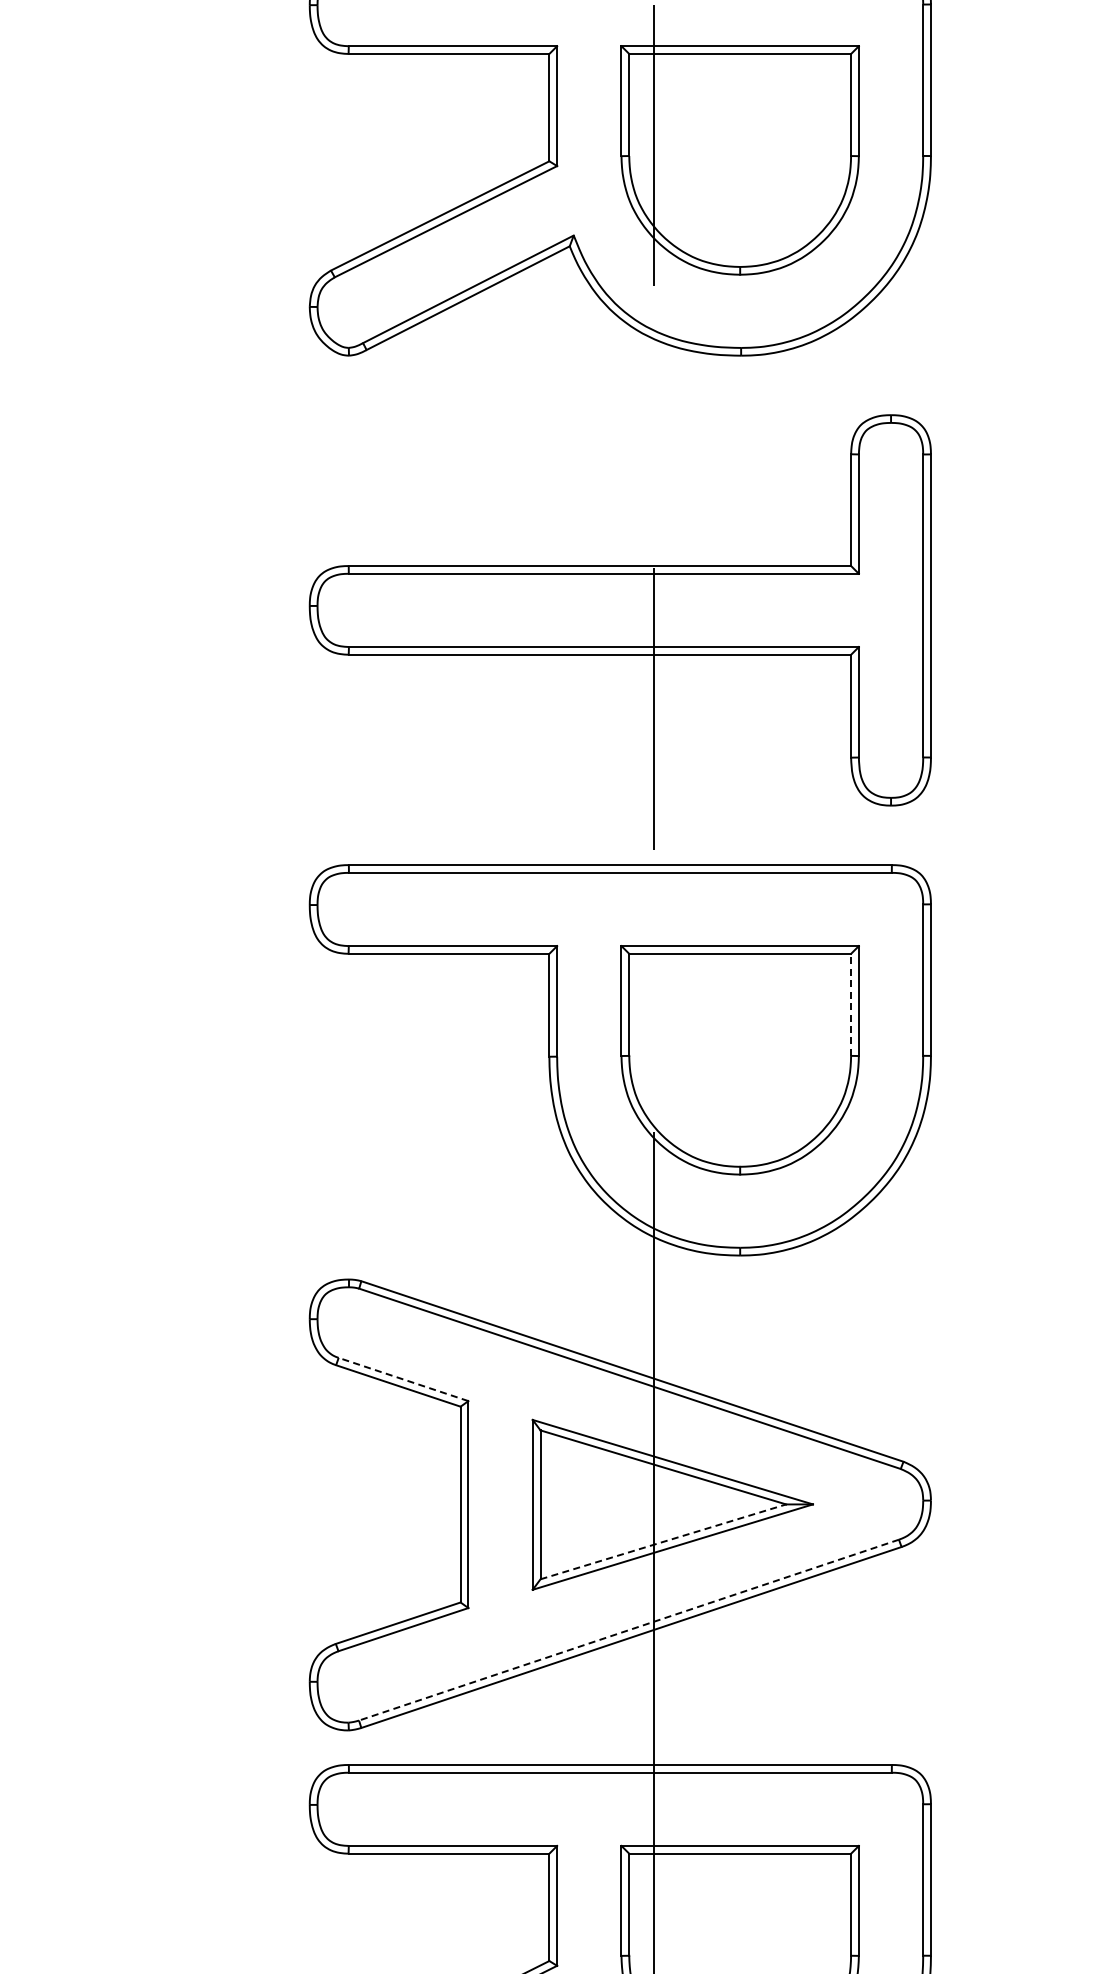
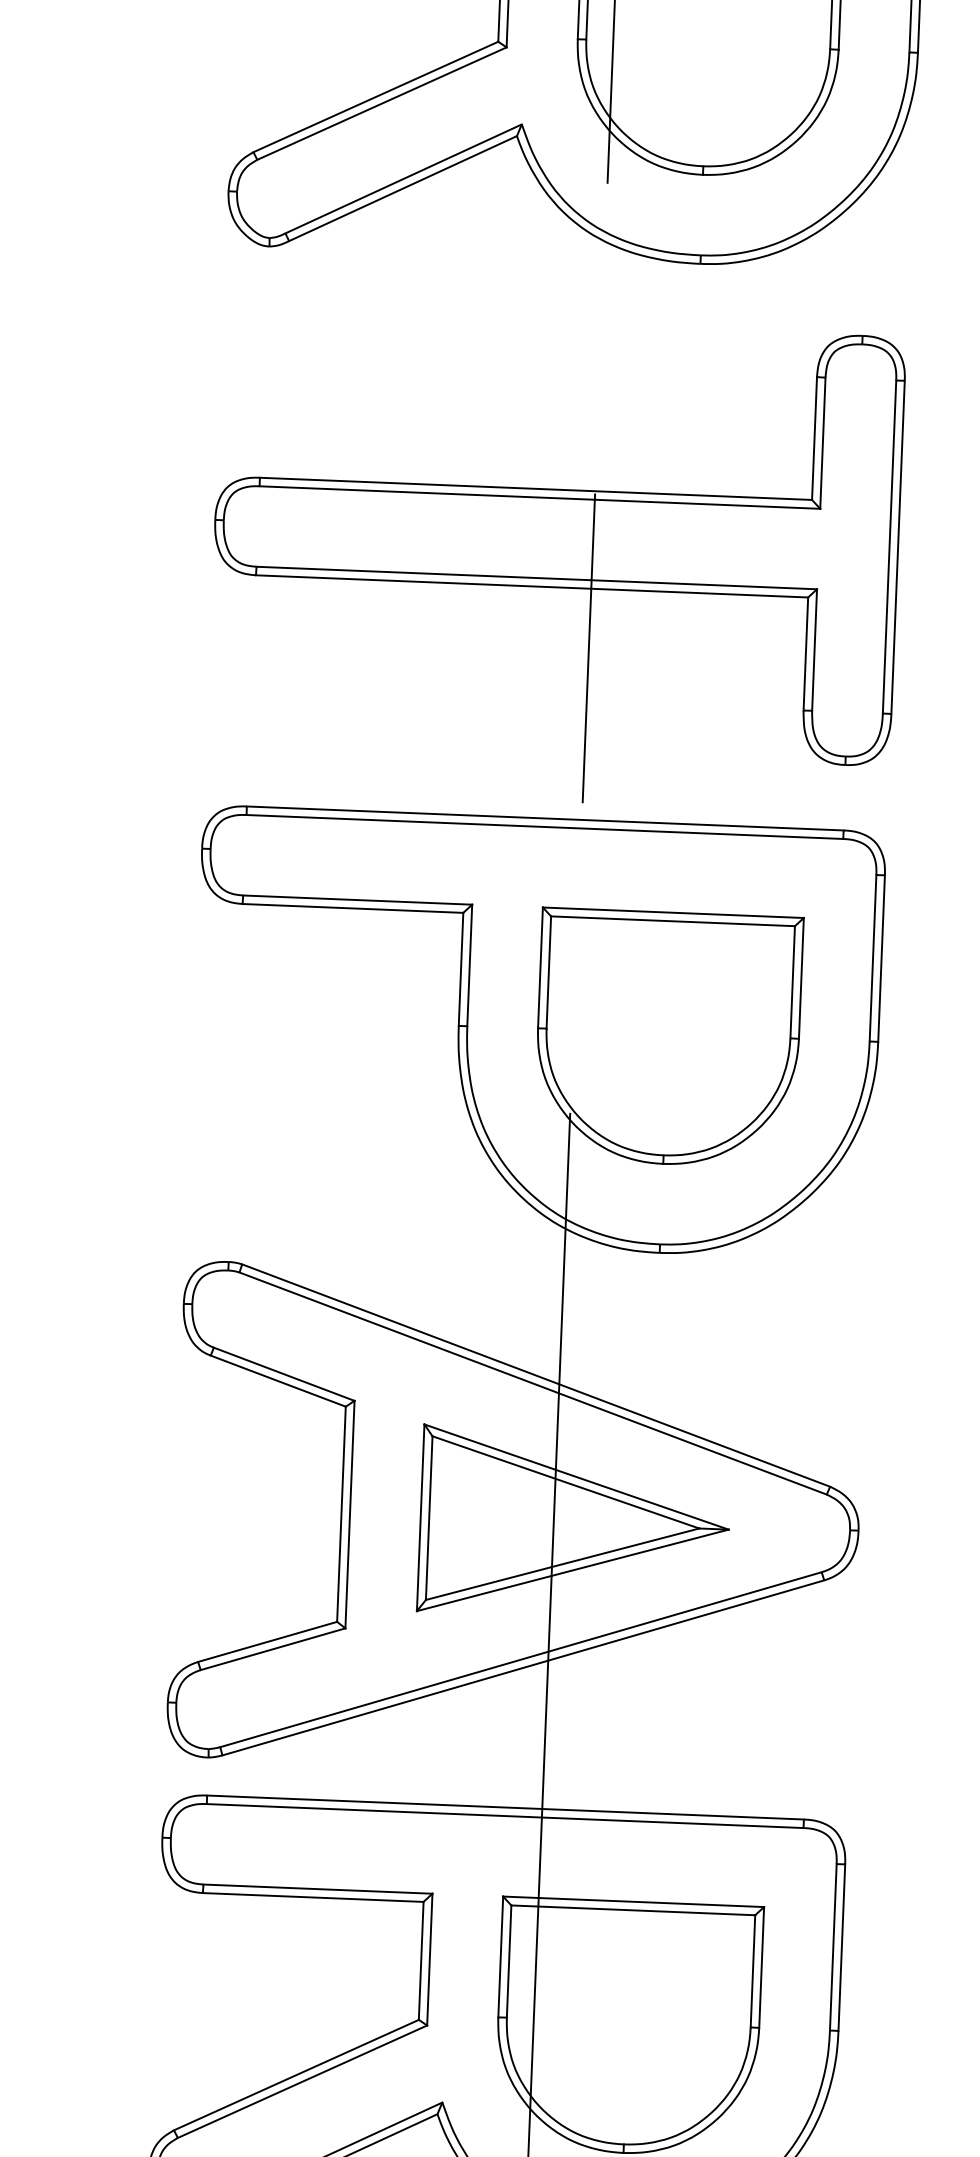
line: (851, 1004) -> (793, 981), dashed -> solid
line: (403, 1379) -> (284, 1374), dashed -> solid
line: (663, 1541) -> (562, 1563), dashed -> solid
line: (629, 1630) -> (521, 1660), dashed -> solid

